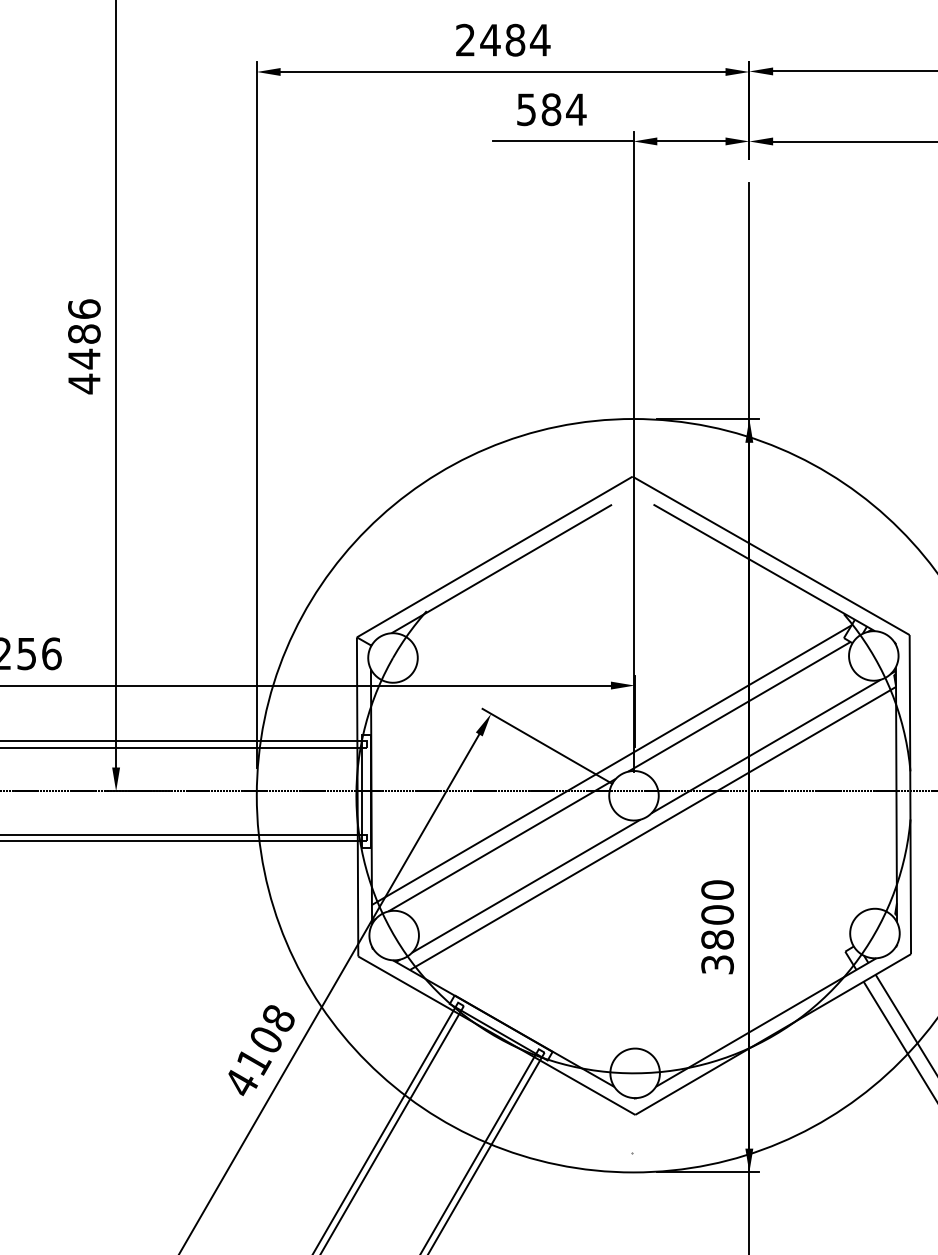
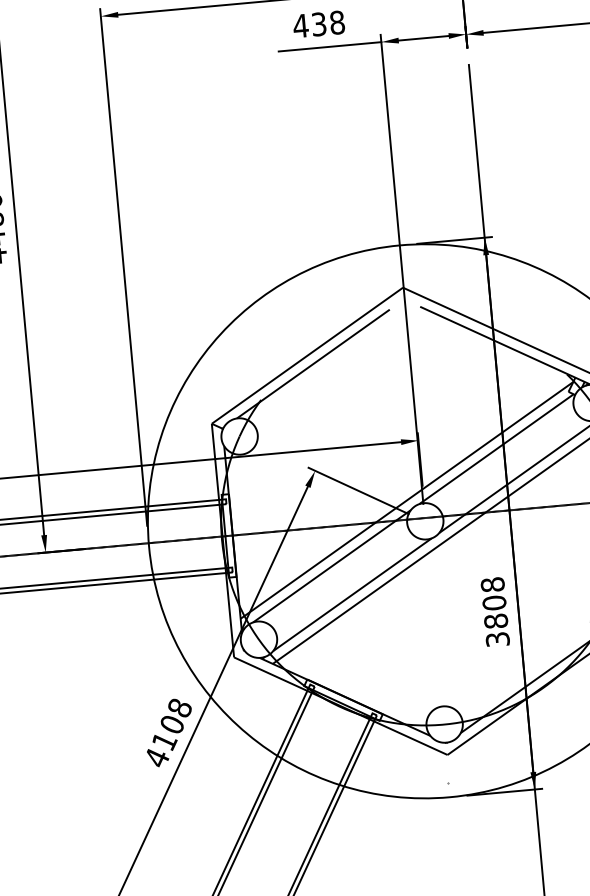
text: (551, 109) -> (319, 24), 584 -> 438
text: (717, 889) -> (492, 584), 3800 -> 3808

